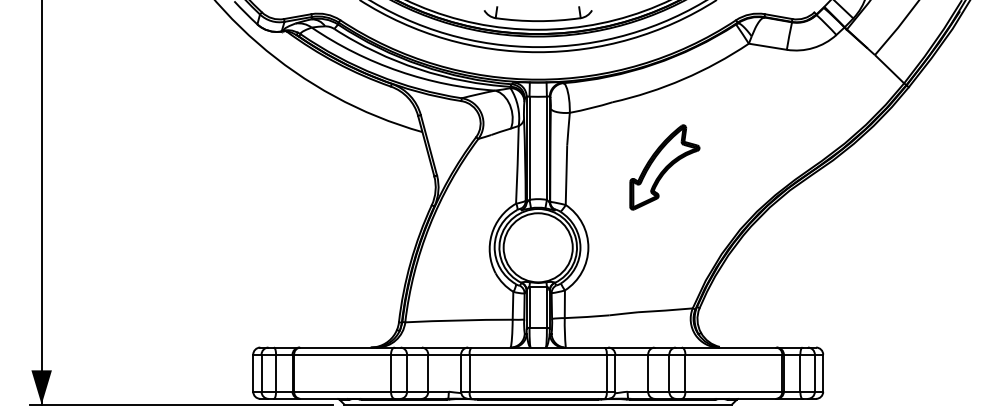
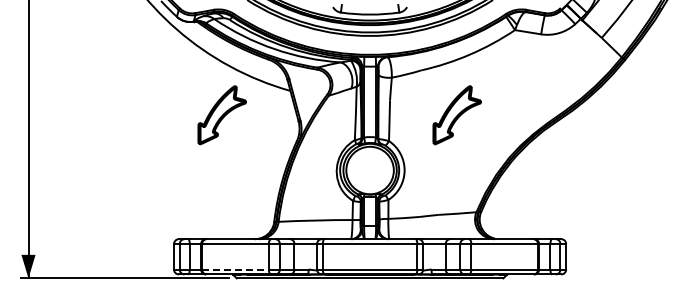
part: (322, 167) -> (221, 115), added
line: (344, 391) -> (236, 269), solid -> dashed

